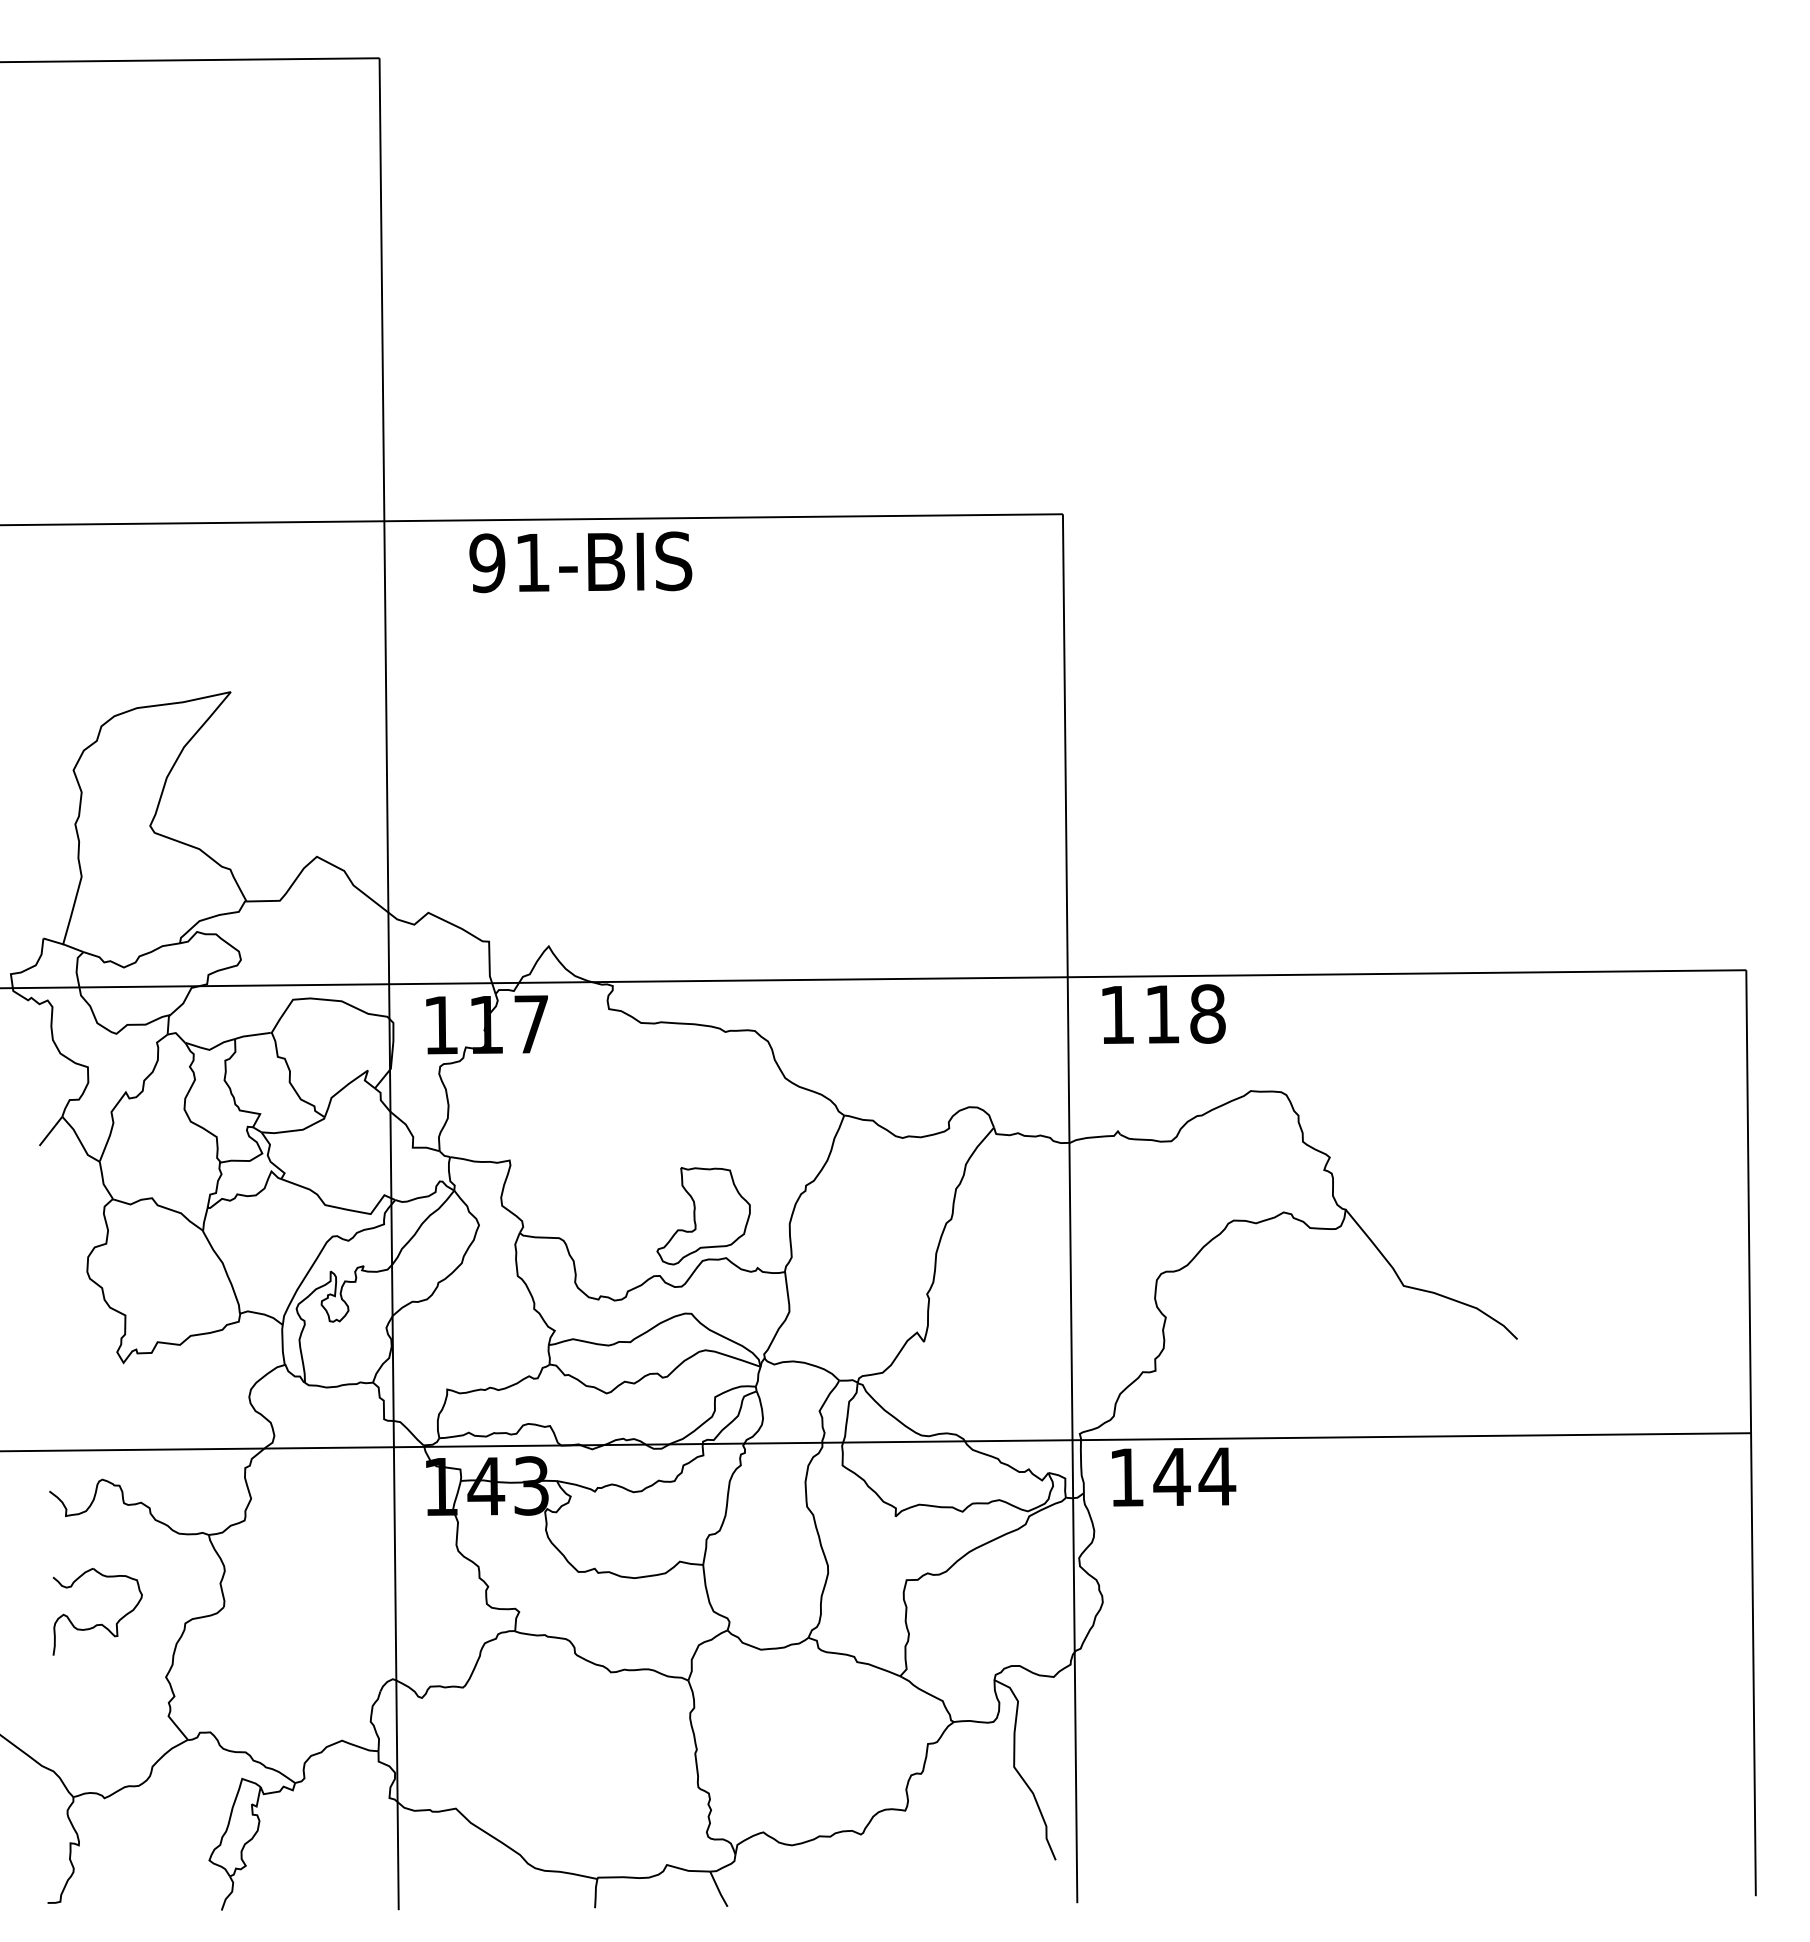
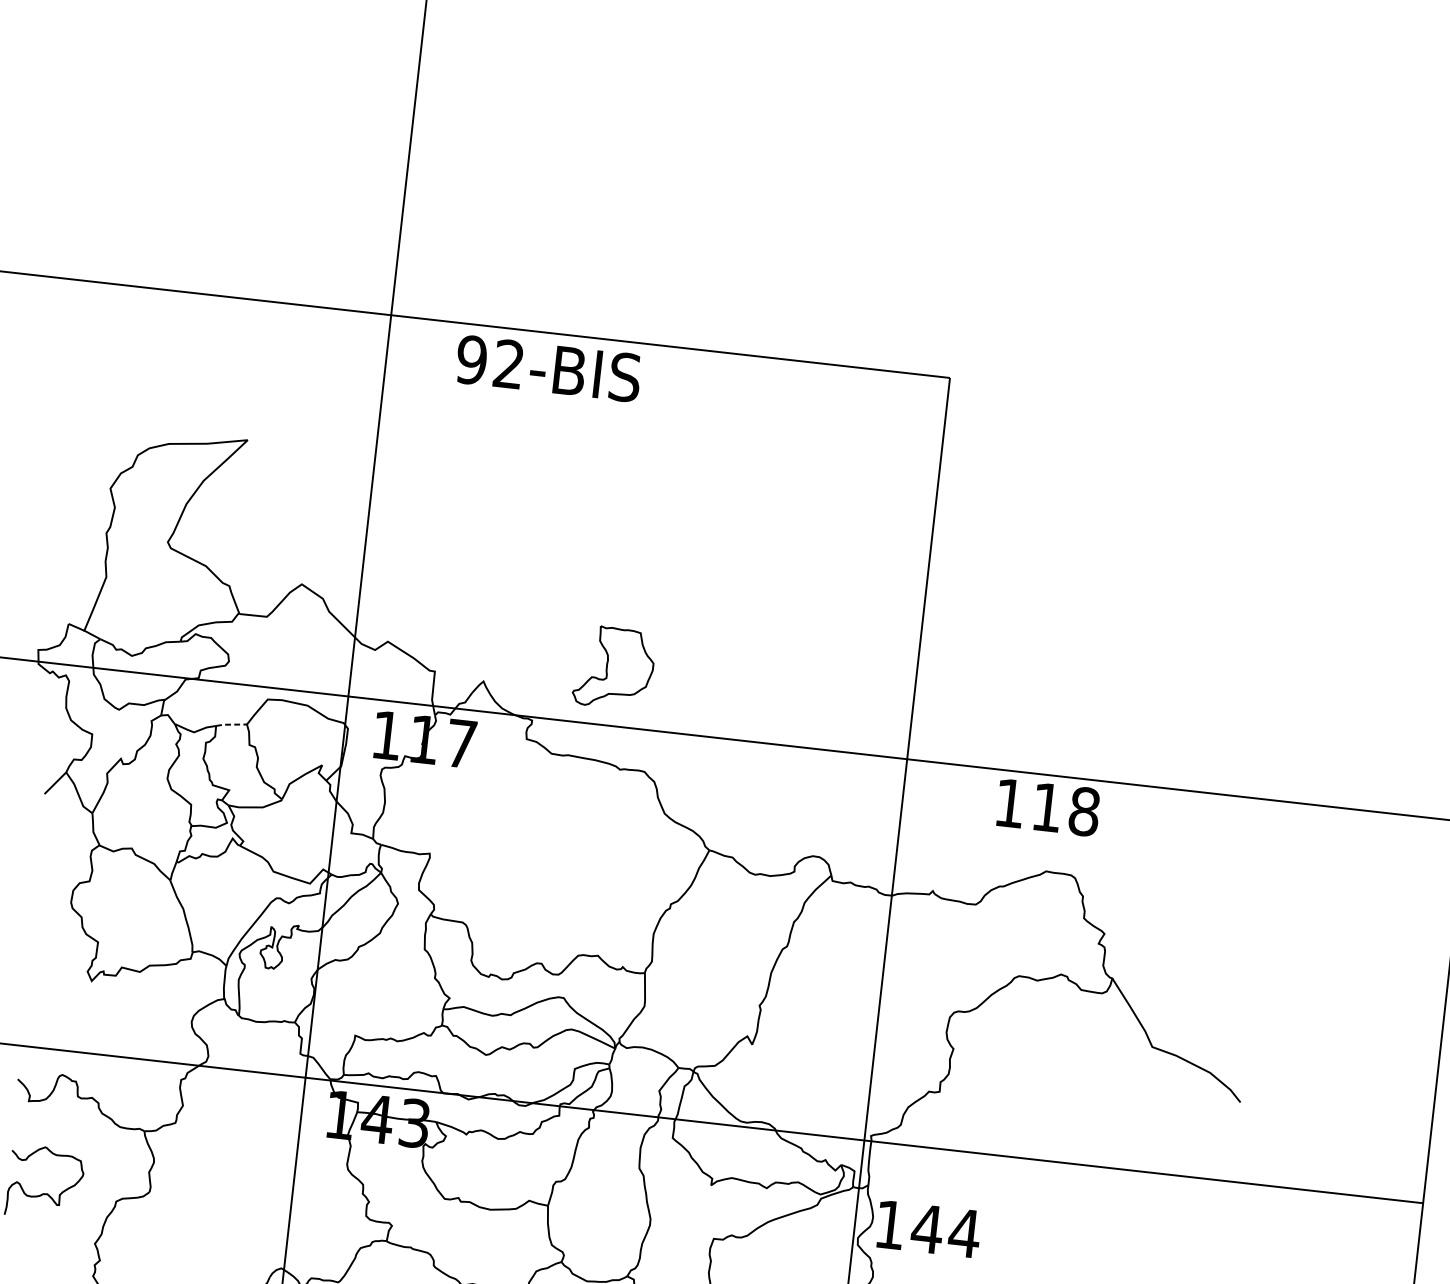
text: (532, 562) -> (508, 364), 91-BIS -> 92-BIS
text: (1163, 1013) -> (1048, 806), moved
line: (252, 1035) -> (230, 724), solid -> dashed
part: (703, 1216) -> (614, 668), moved
text: (1174, 1476) -> (929, 1228), moved

